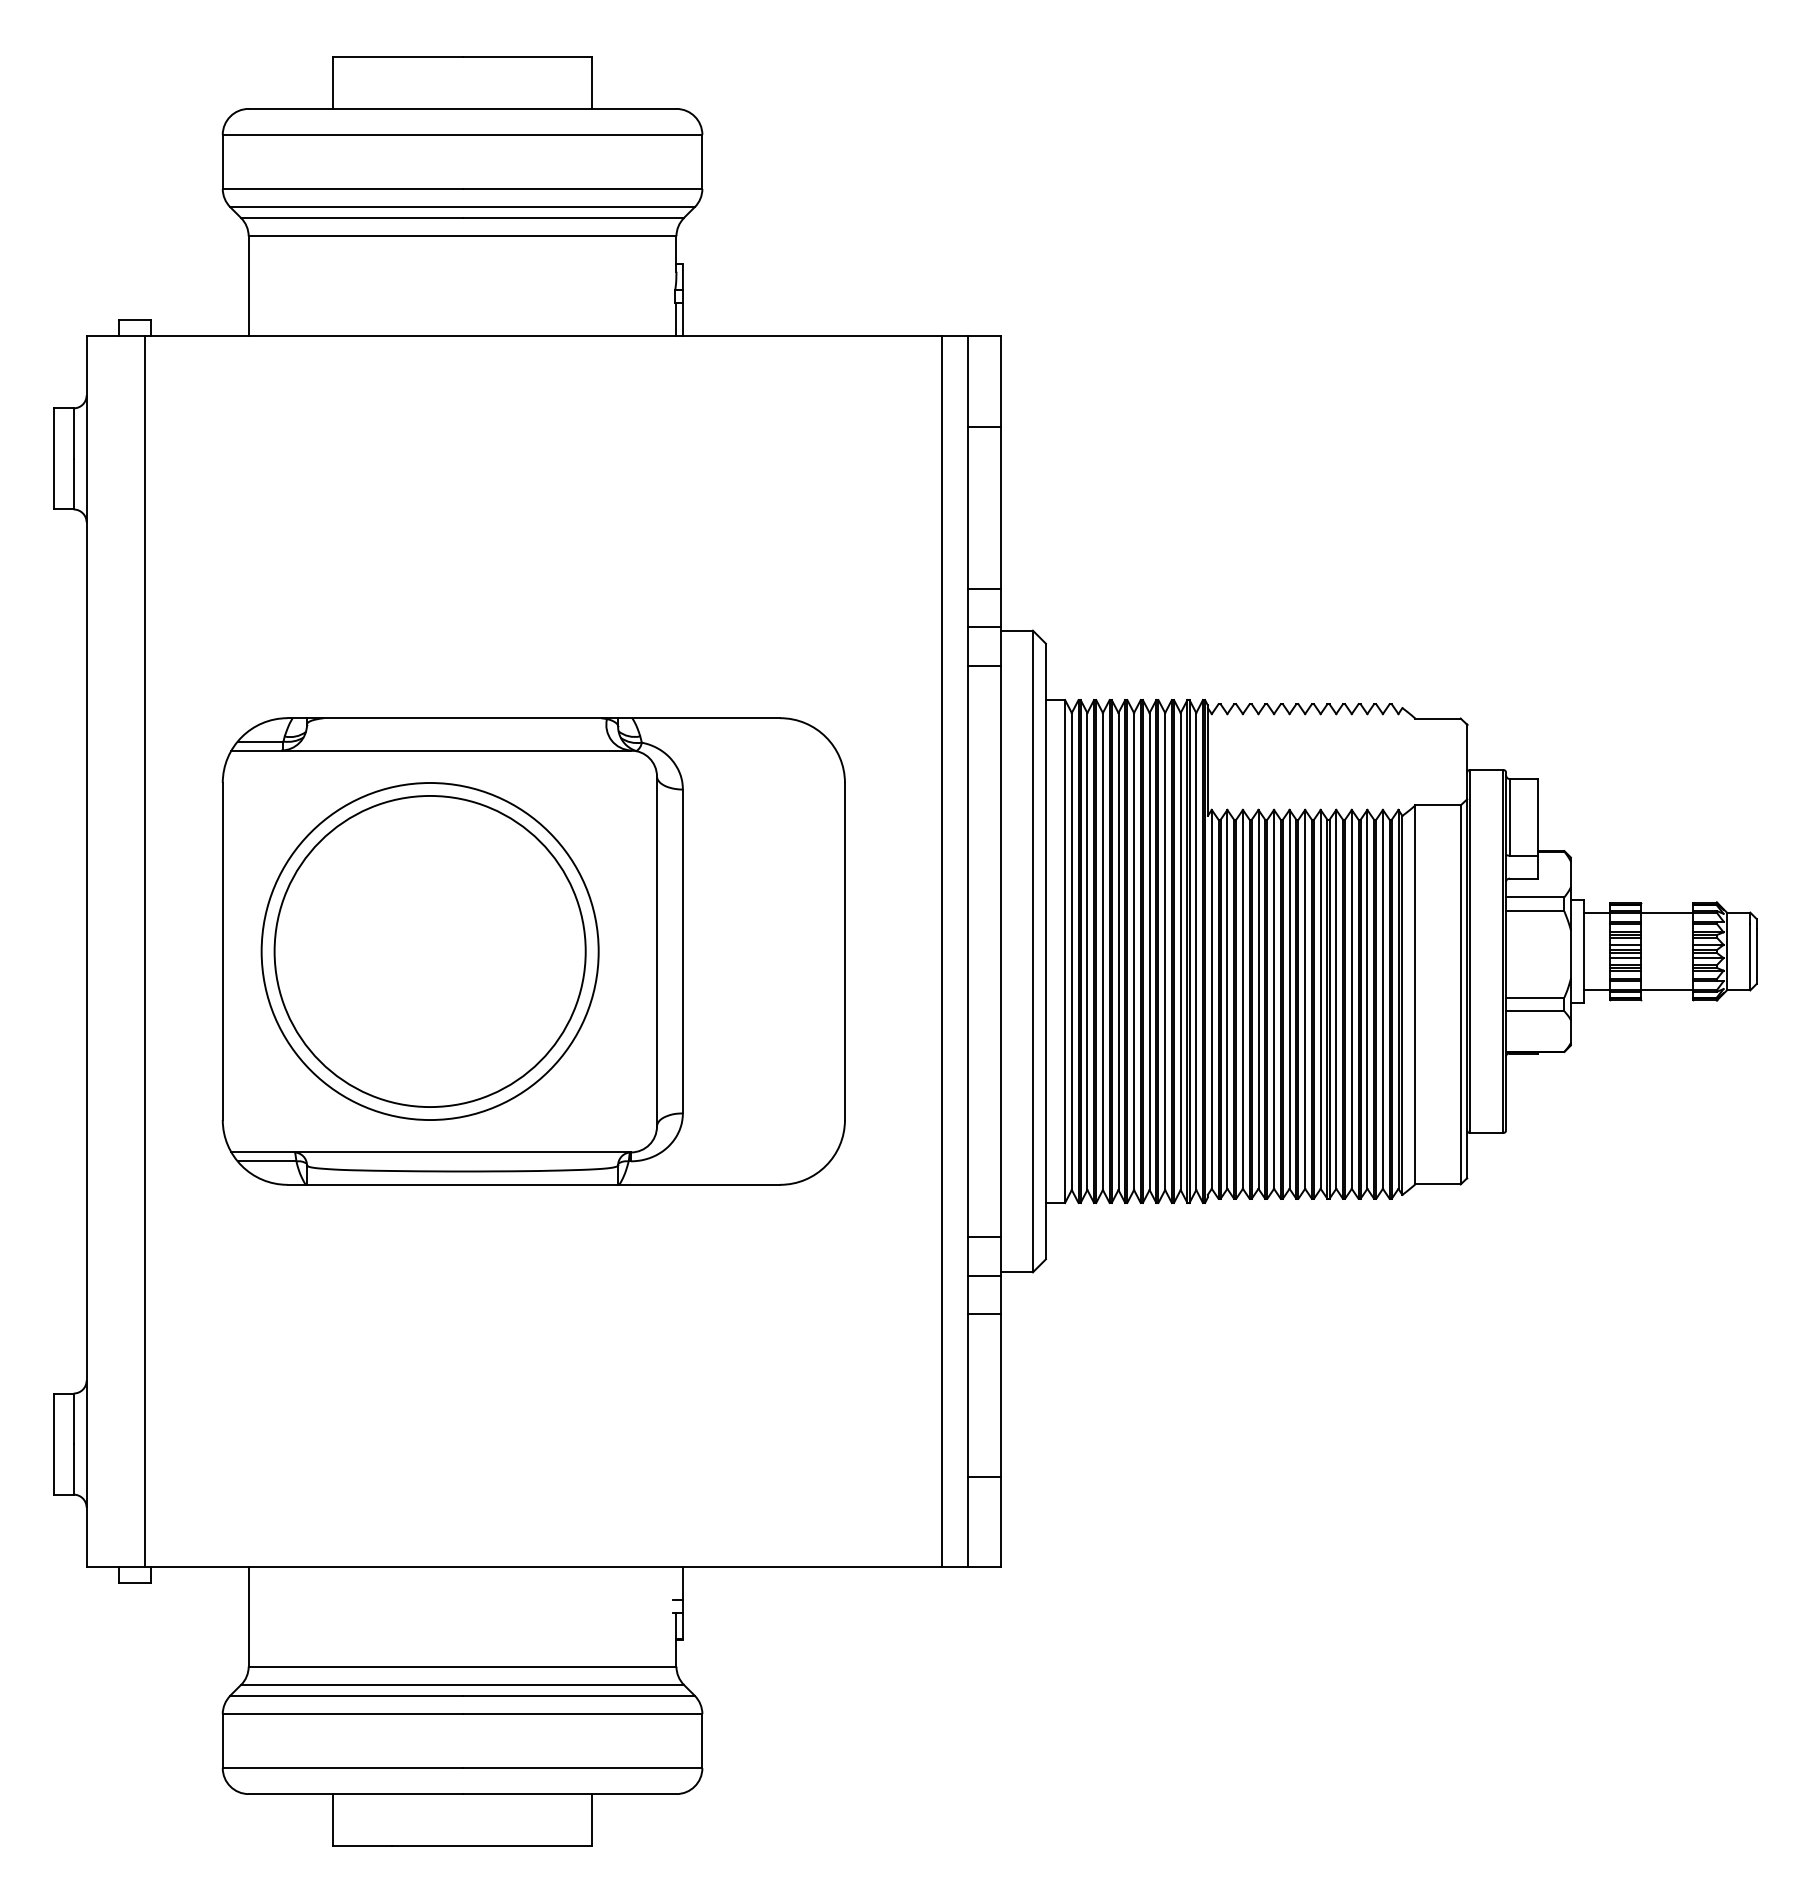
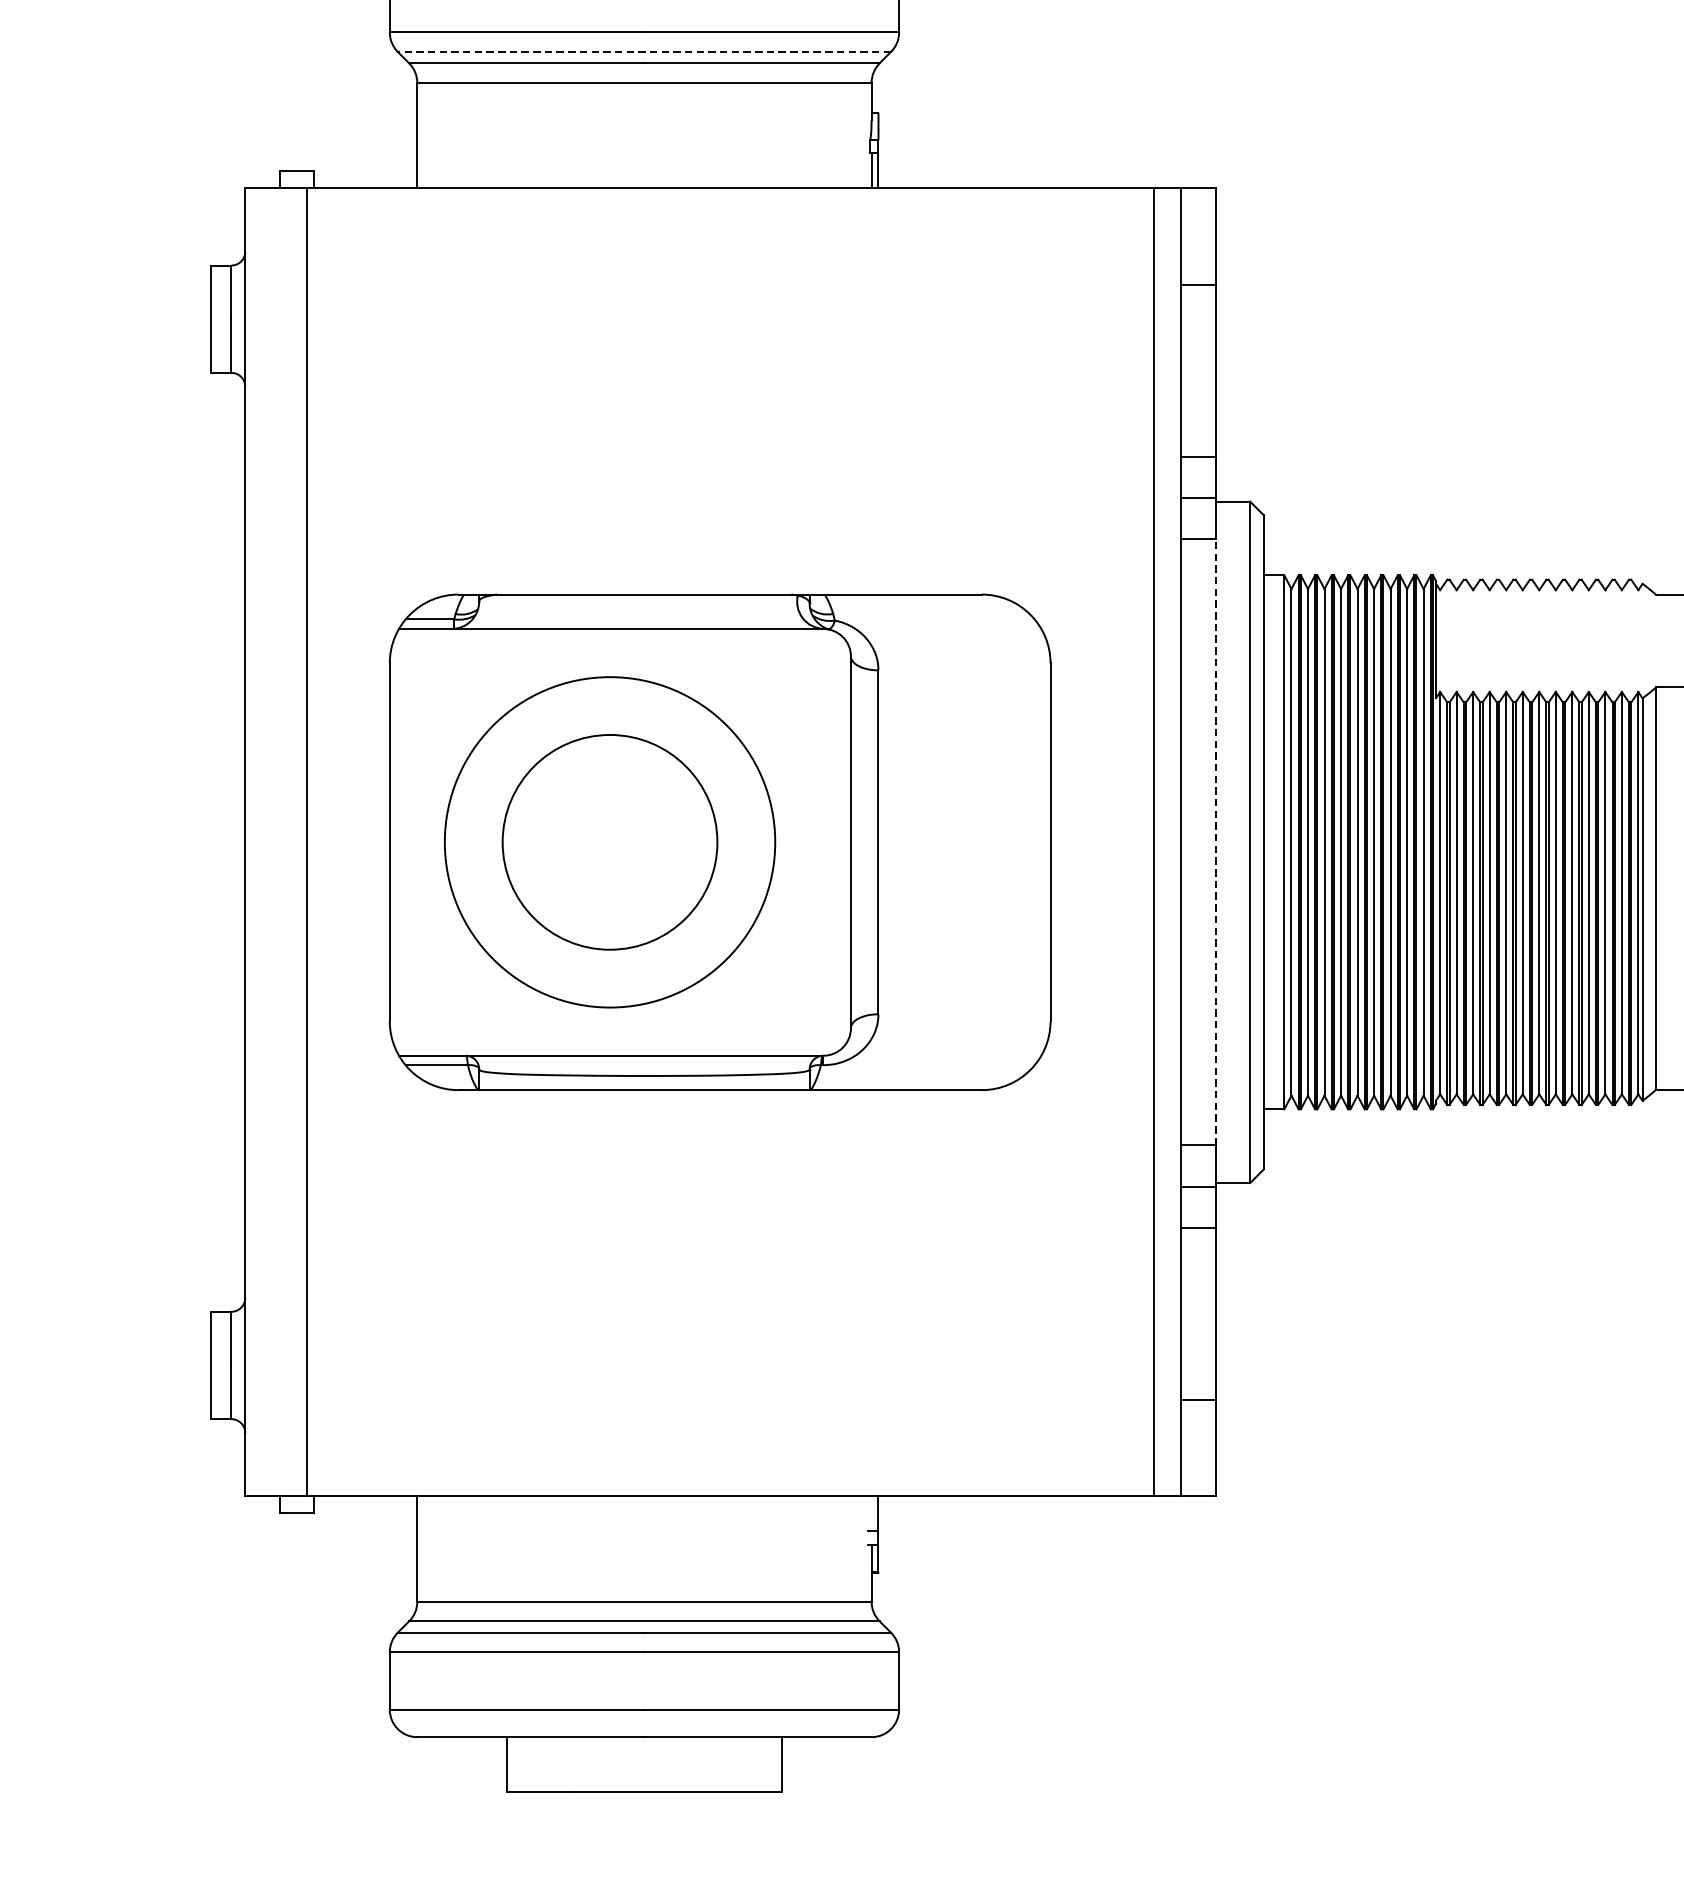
line: (462, 207) -> (644, 52), solid -> dashed
circle: (429, 951) -> (609, 842), size x0.6
line: (1000, 951) -> (1215, 842), solid -> dashed

